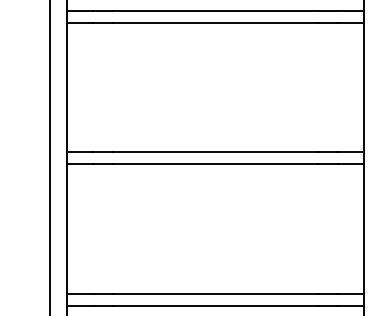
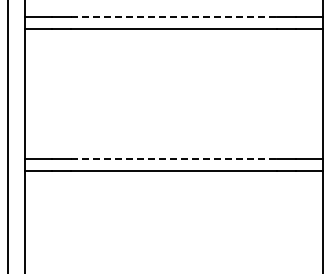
line: (215, 10) -> (173, 17), solid -> dashed
line: (215, 152) -> (173, 159), solid -> dashed

